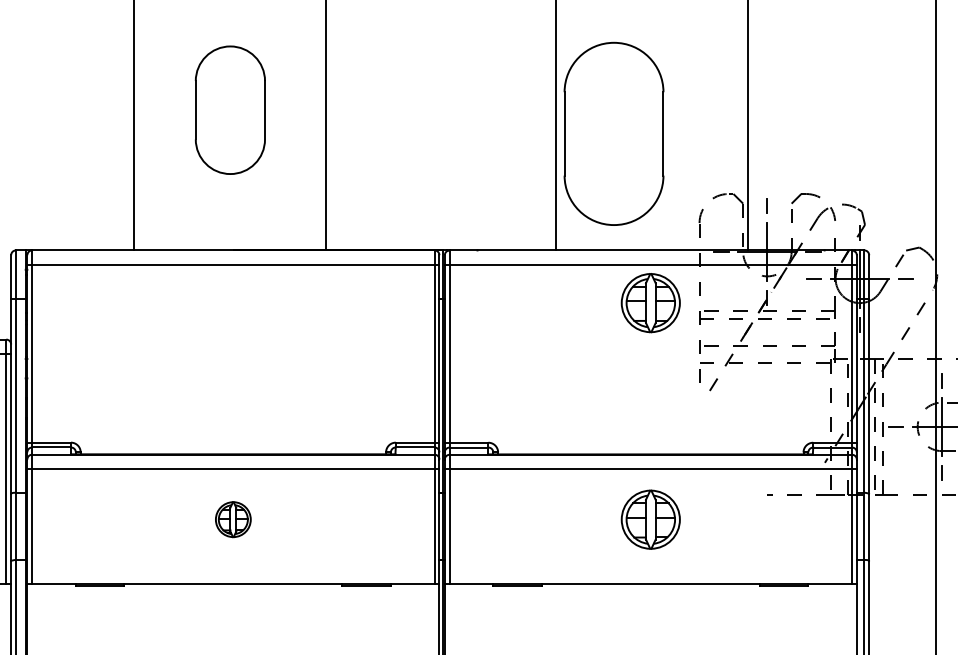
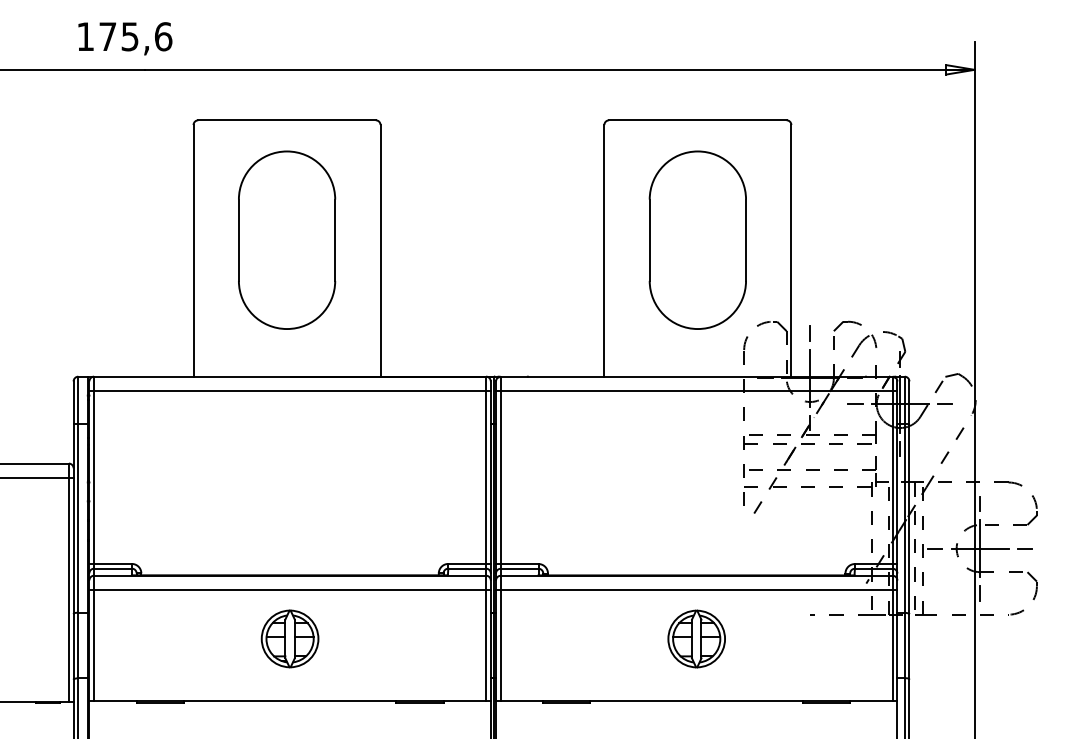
part: (230, 109) -> (287, 239), size x1.43
part: (613, 133) -> (697, 239), moved
part: (650, 302) -> (696, 427), removed
part: (232, 519) -> (289, 638), size x1.67

